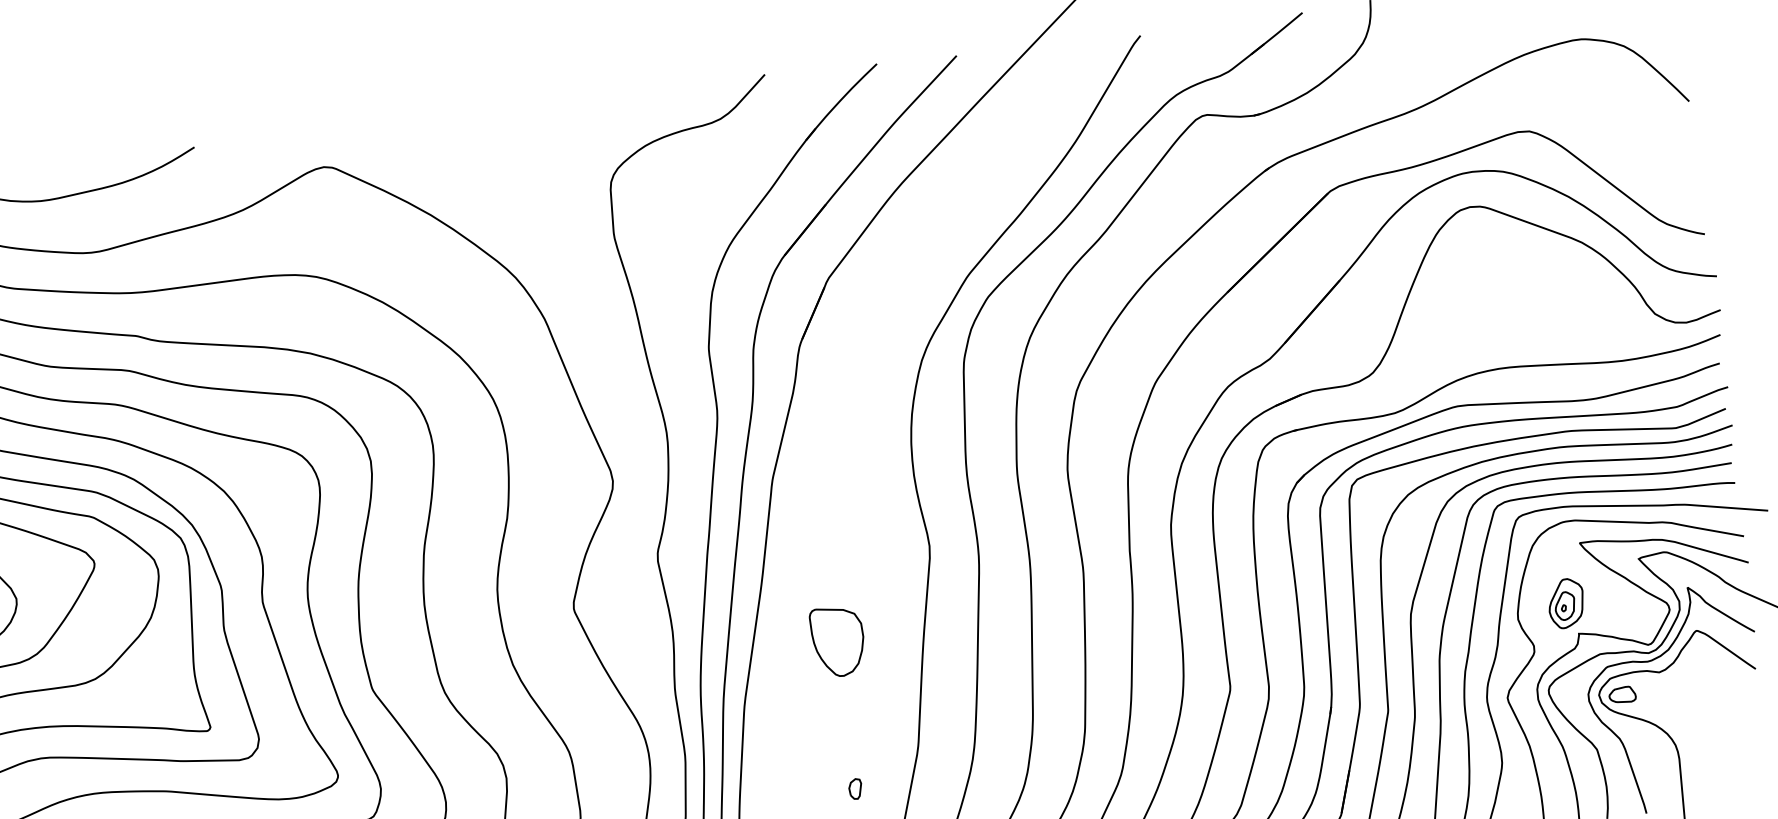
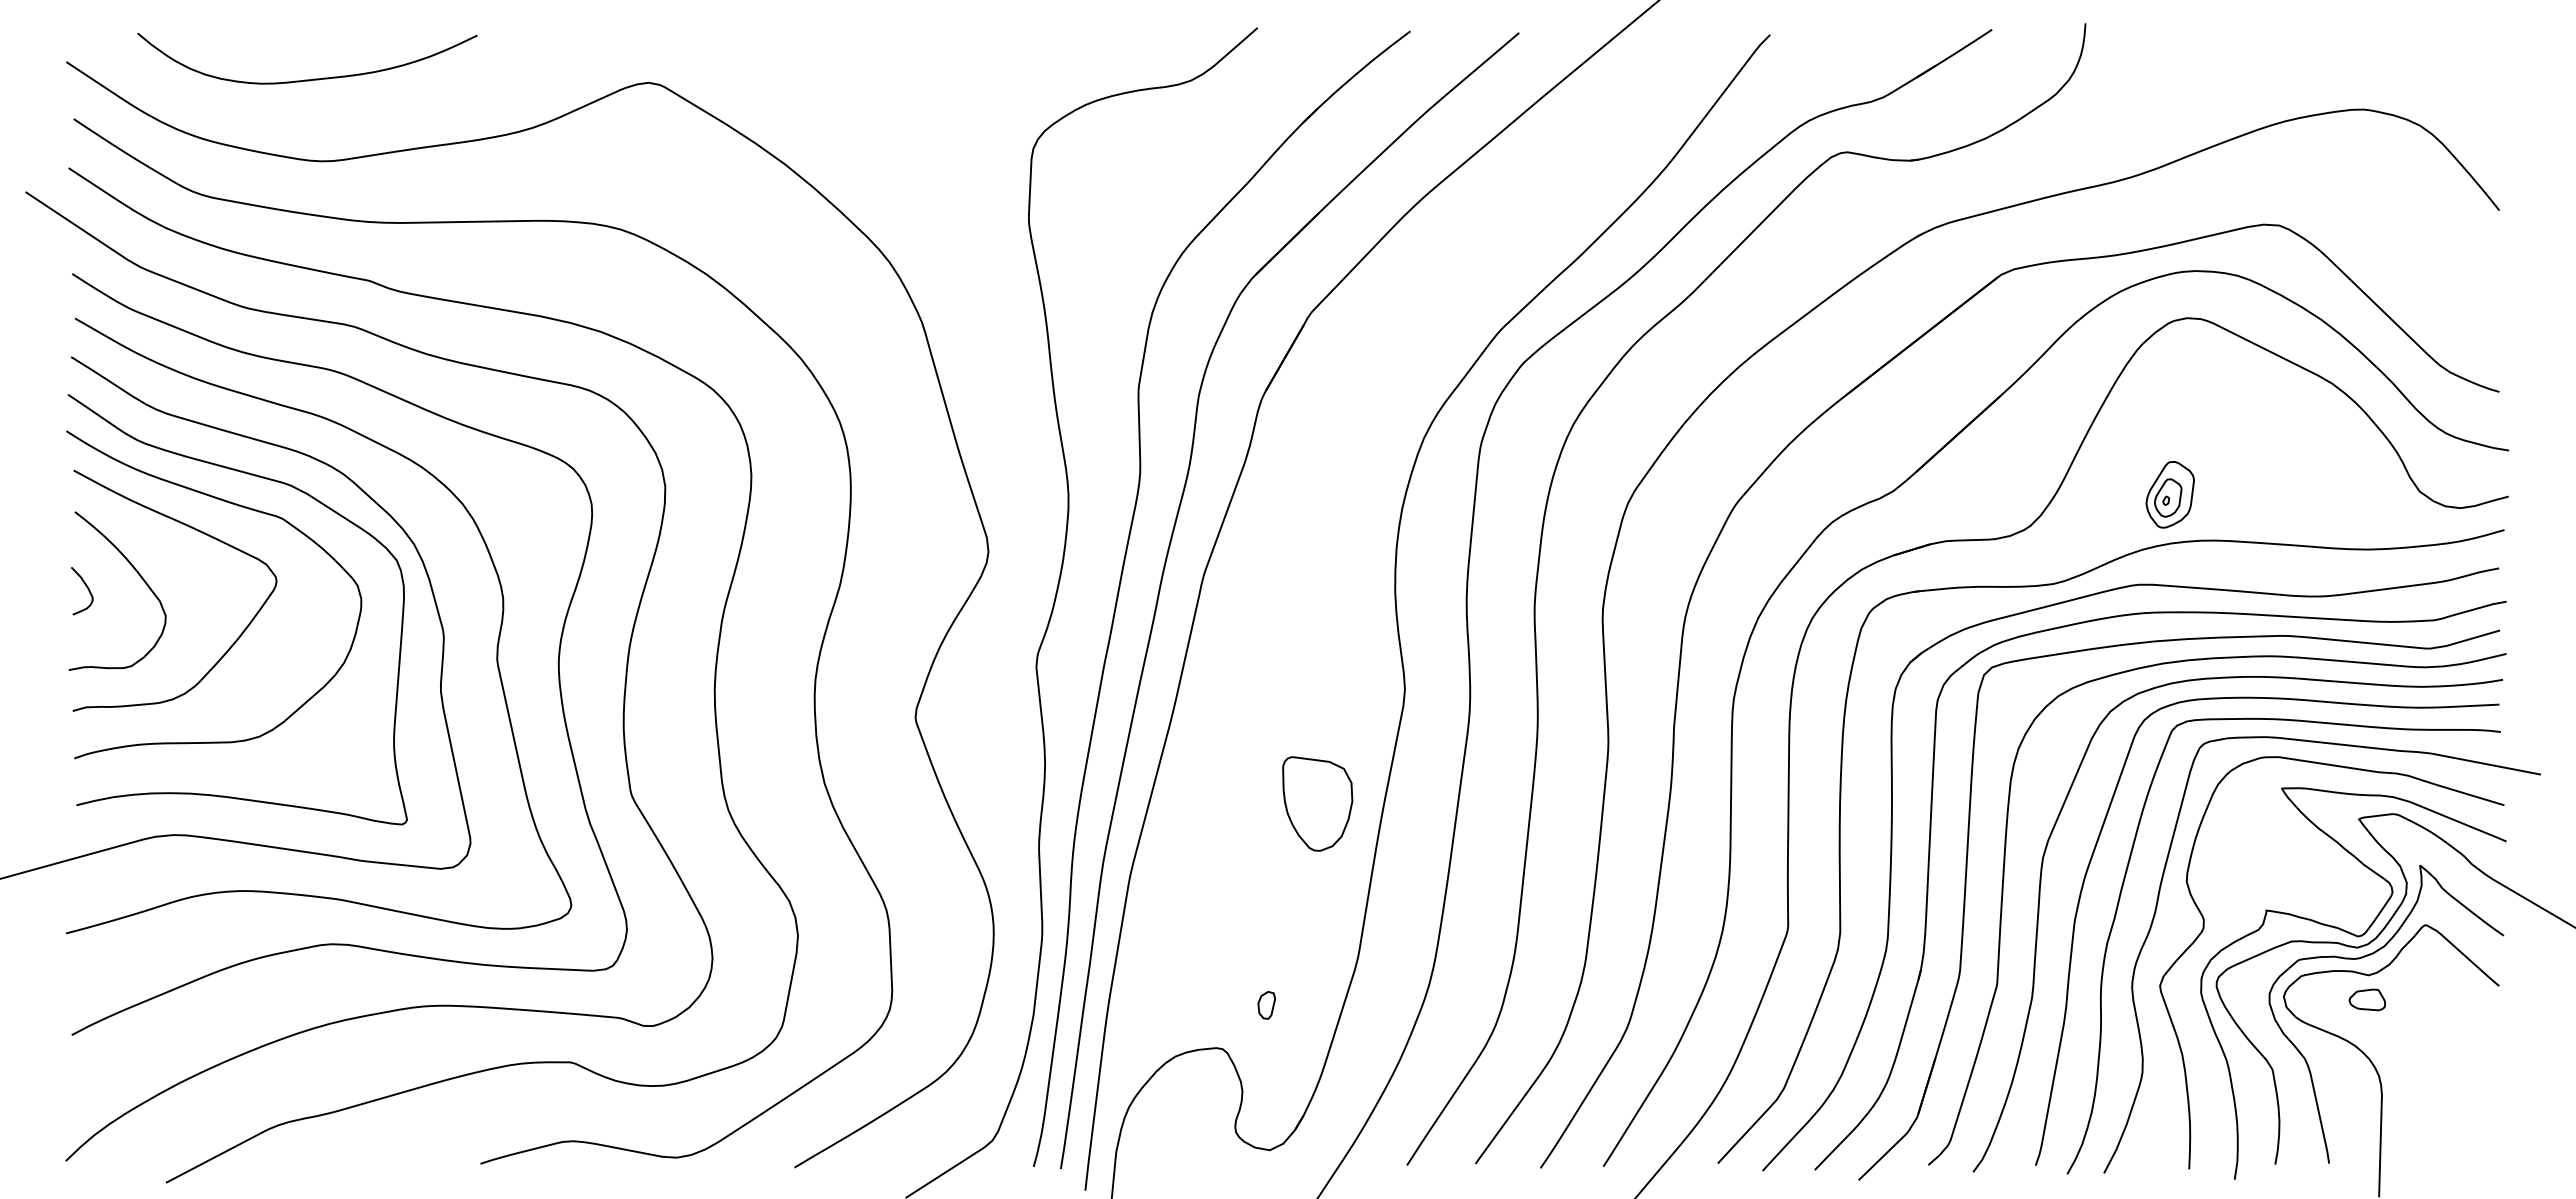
part: (1565, 603) -> (2169, 494), moved
part: (838, 641) -> (1317, 803), moved
part: (1622, 694) -> (2367, 999), moved

